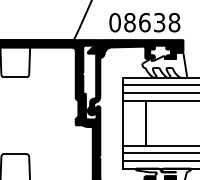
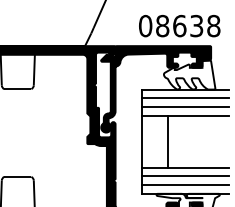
text: (144, 22) -> (179, 25), moved

